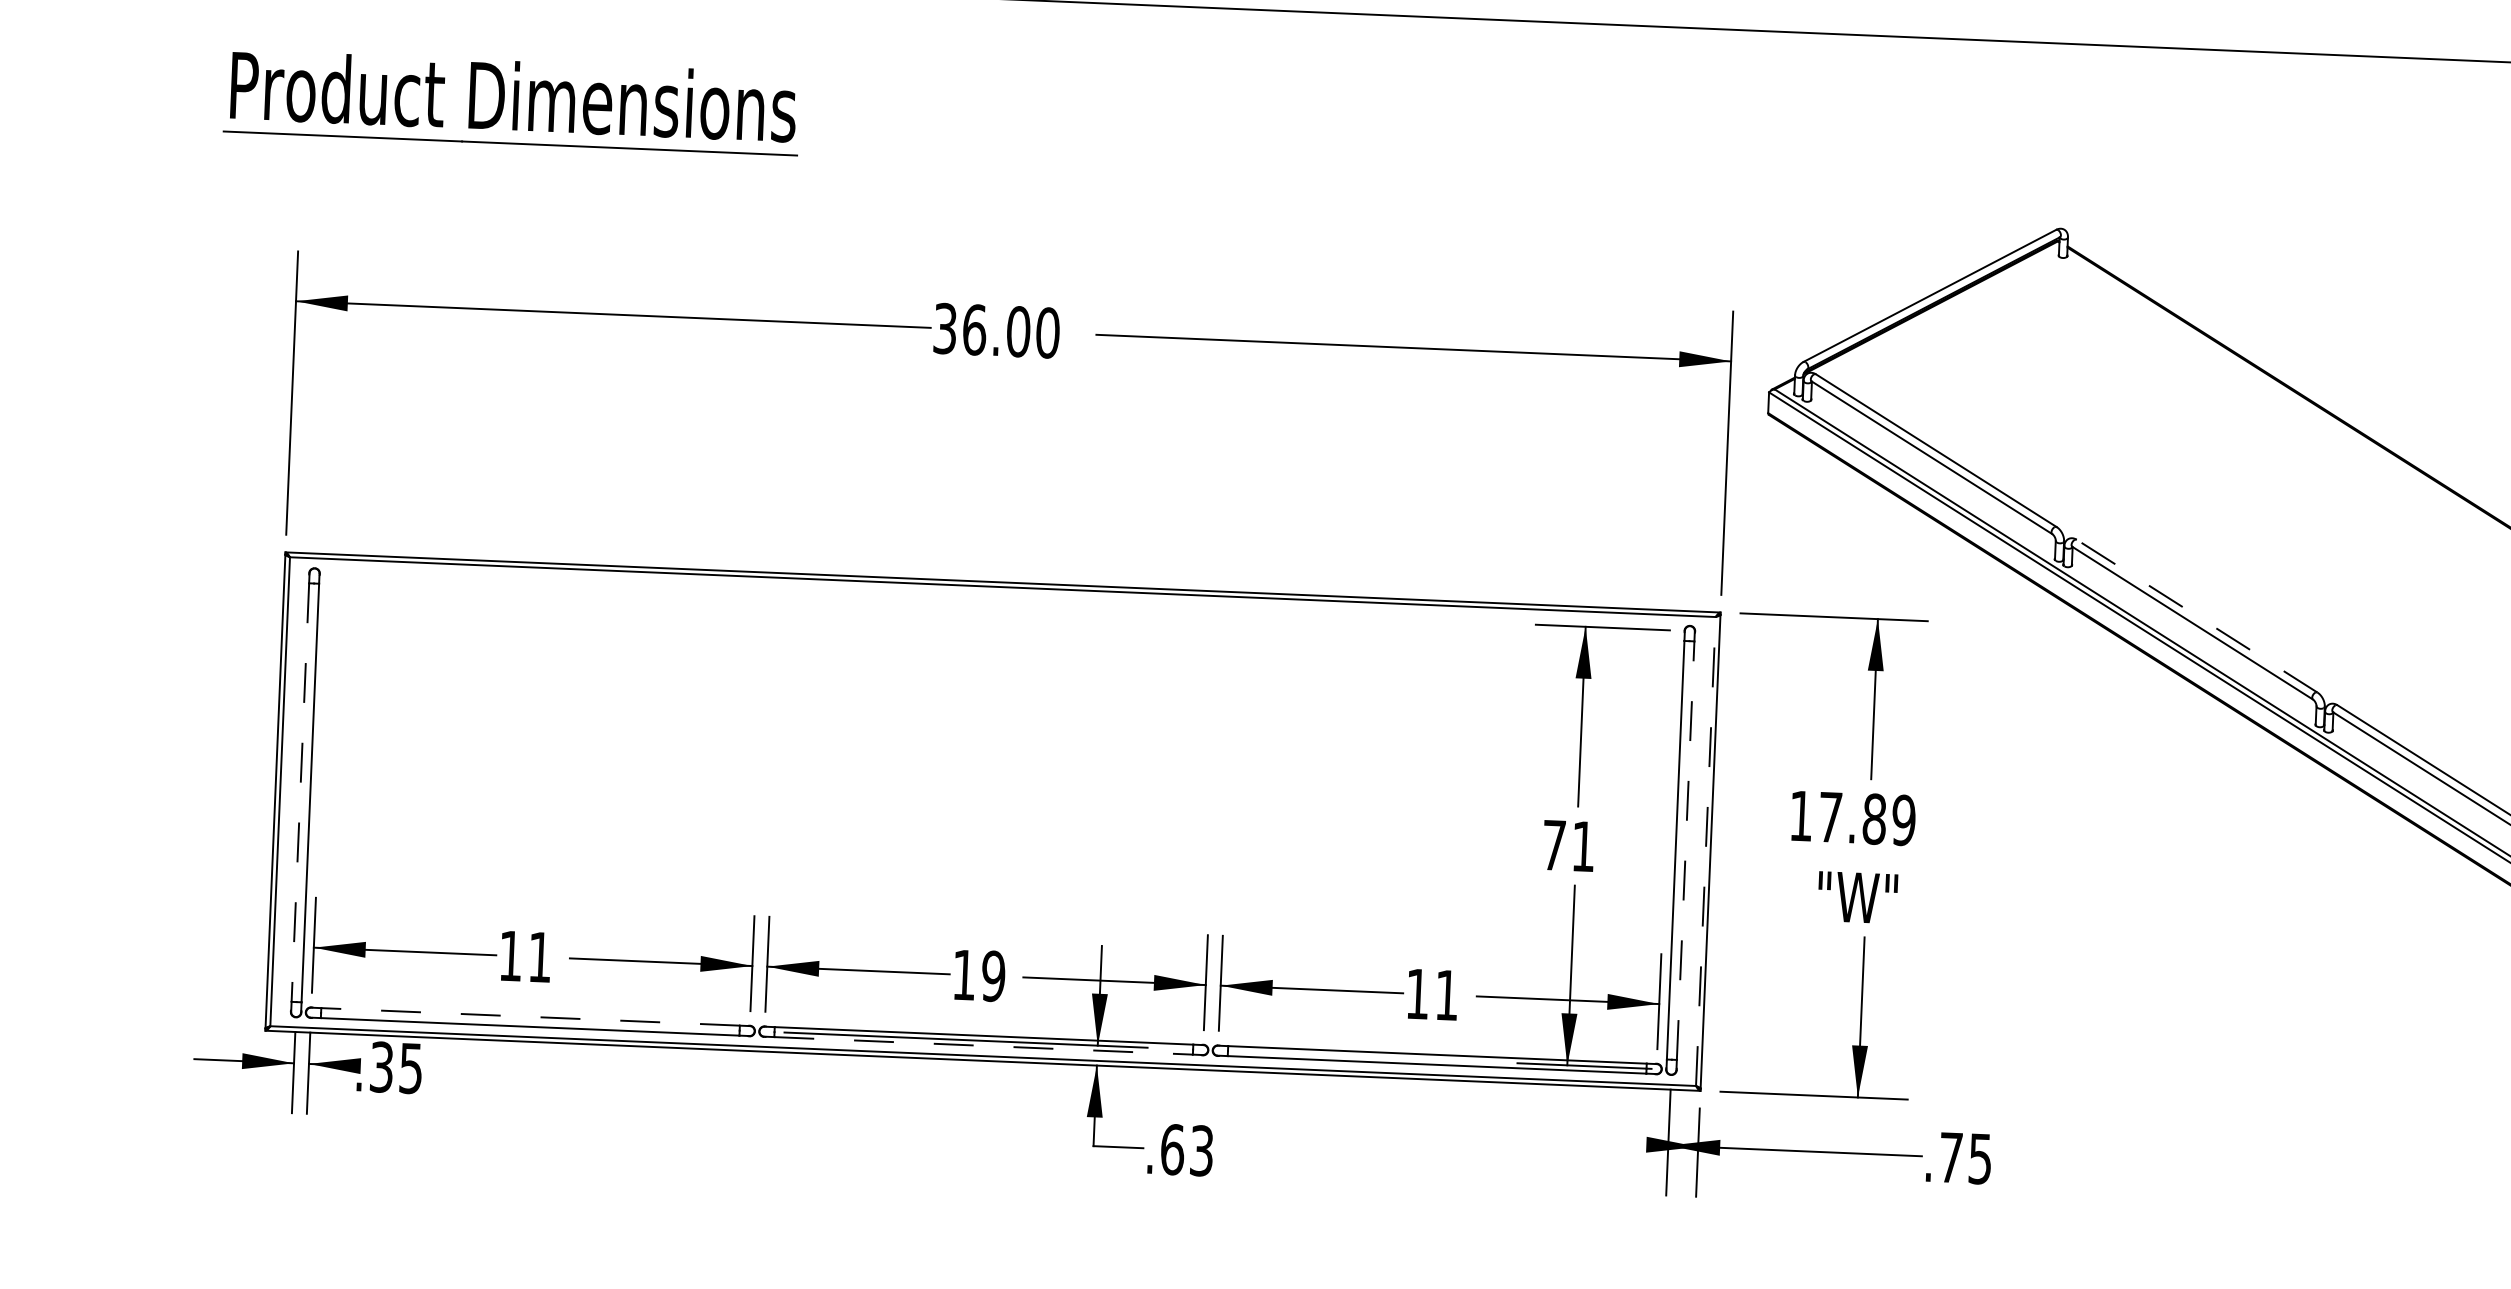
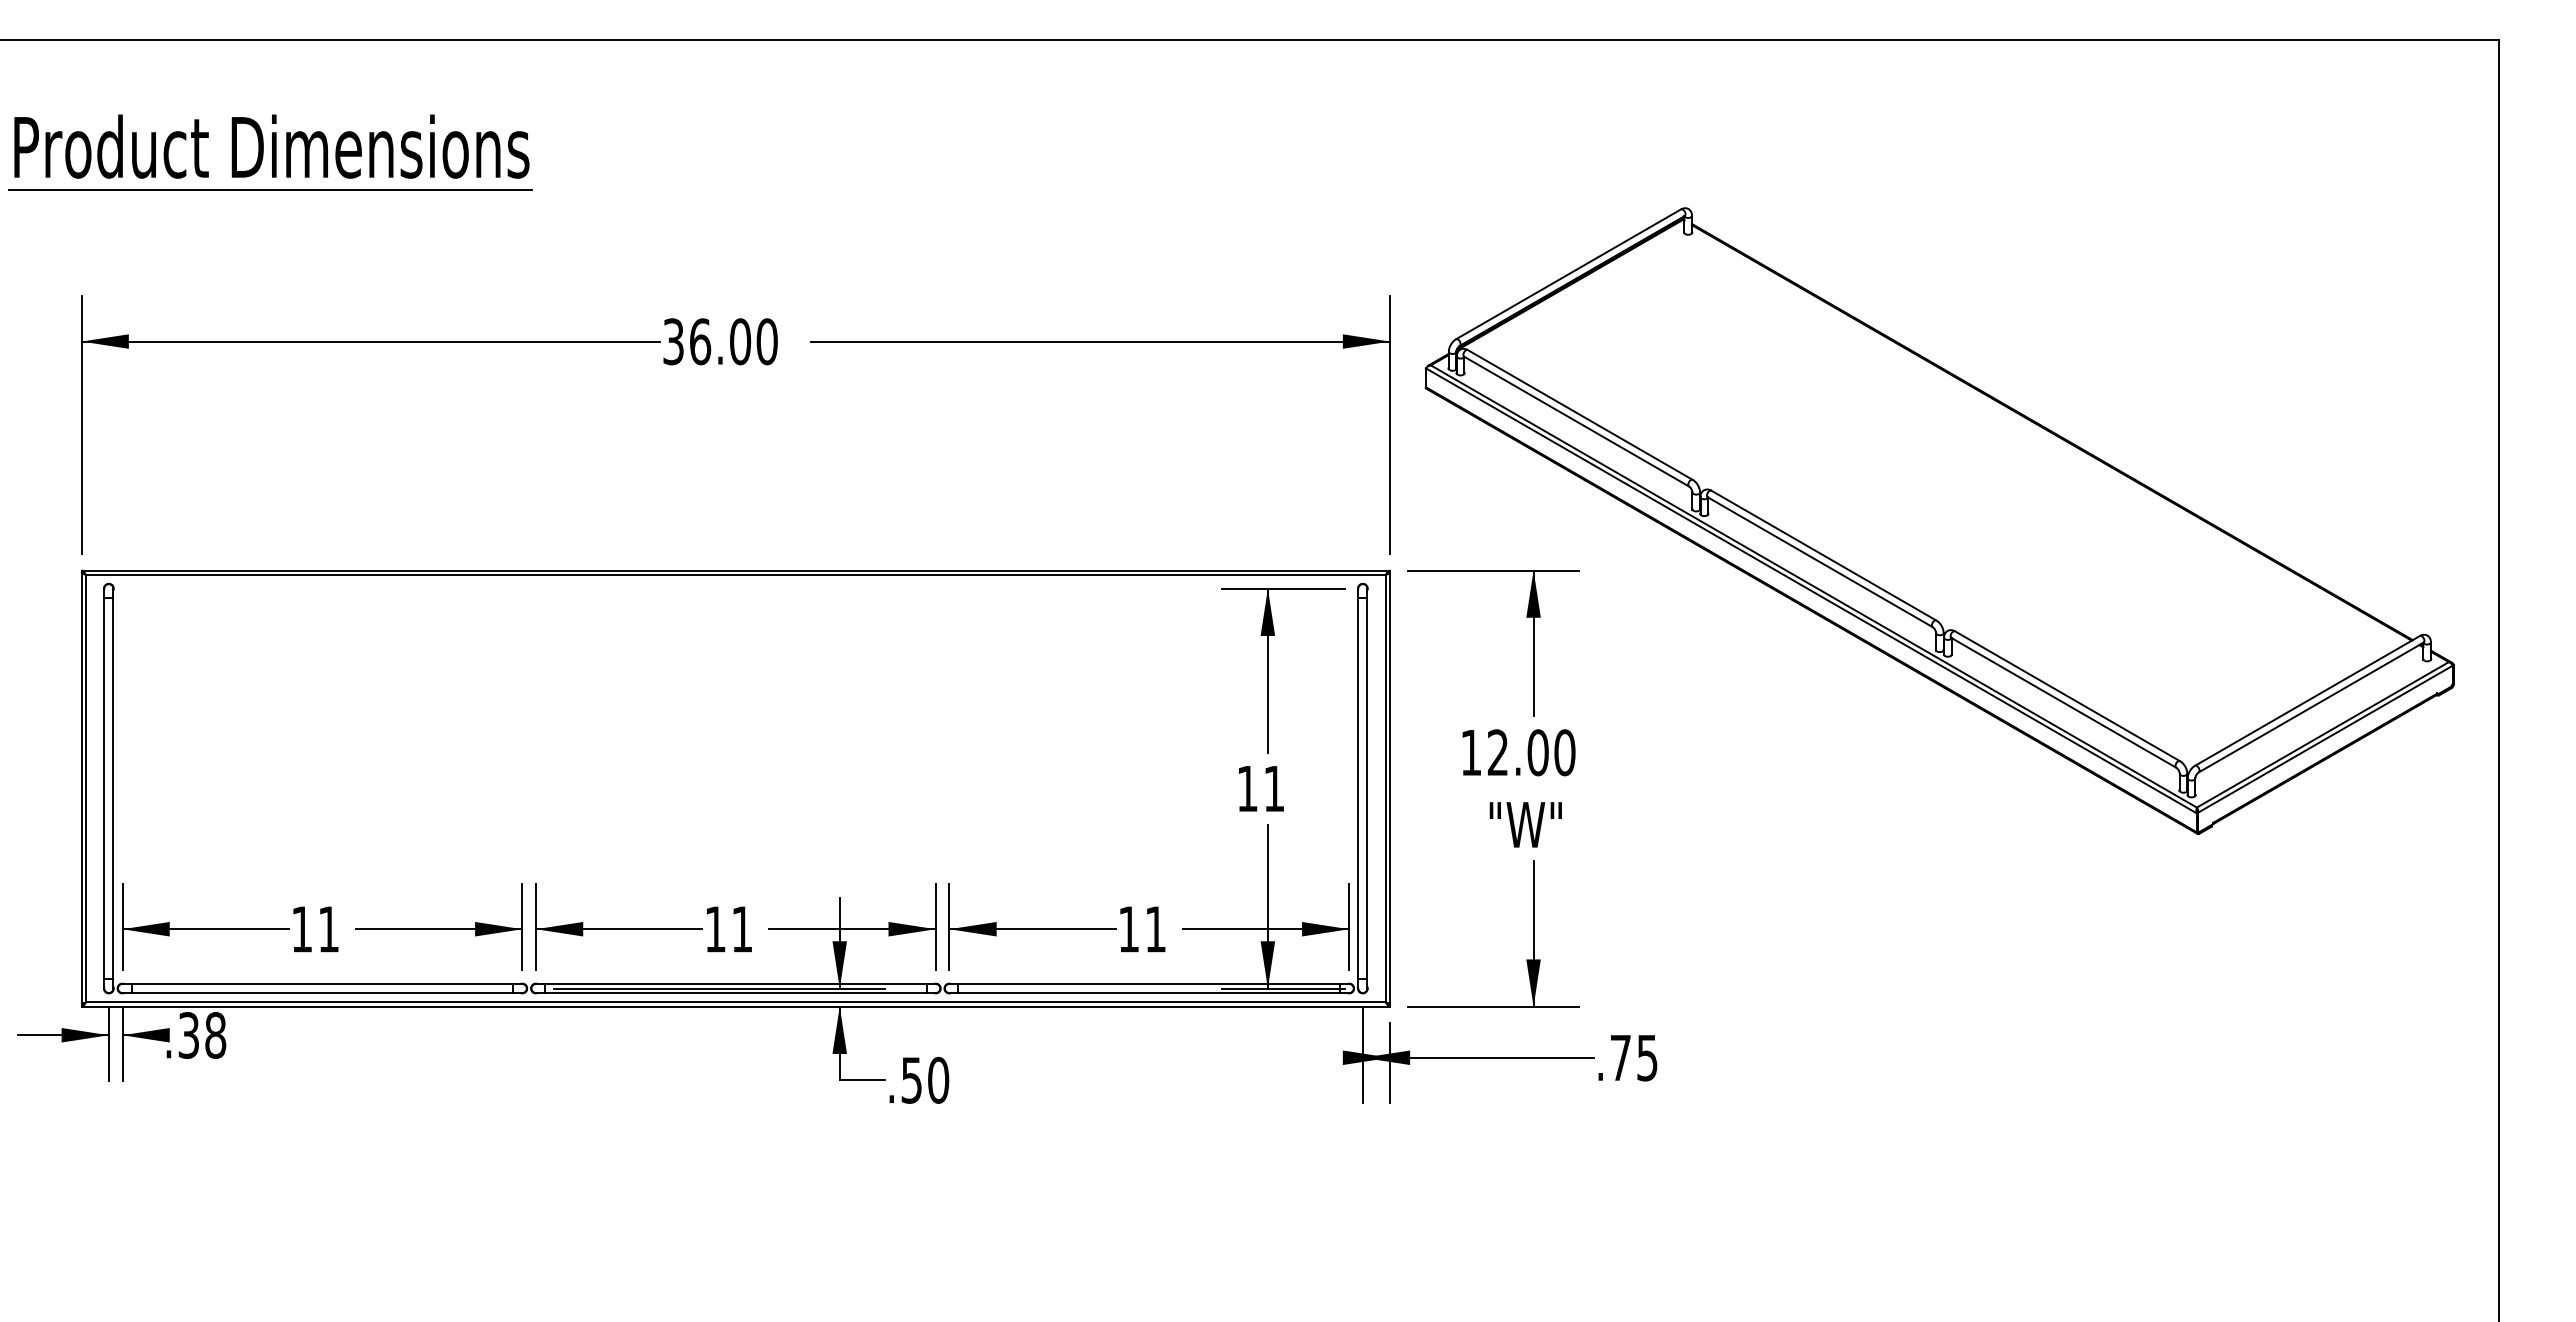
line: (2196, 615) -> (1823, 555), dashed -> solid
line: (300, 792) -> (104, 788), dashed -> solid
text: (1867, 818) -> (1531, 752), 17.89 -> 12.00
text: (1554, 845) -> (1247, 788), 71 -> 11
line: (1685, 850) -> (1367, 788), dashed -> solid
line: (1705, 851) -> (1385, 788), dashed -> solid
text: (992, 975) -> (741, 928), 19 -> 11
line: (530, 1016) -> (322, 983), dashed -> solid
line: (983, 1046) -> (735, 993), dashed -> solid
text: (410, 1068) -> (215, 1035), .35 -> .38
text: (1187, 1149) -> (925, 1079), .63 -> .50

